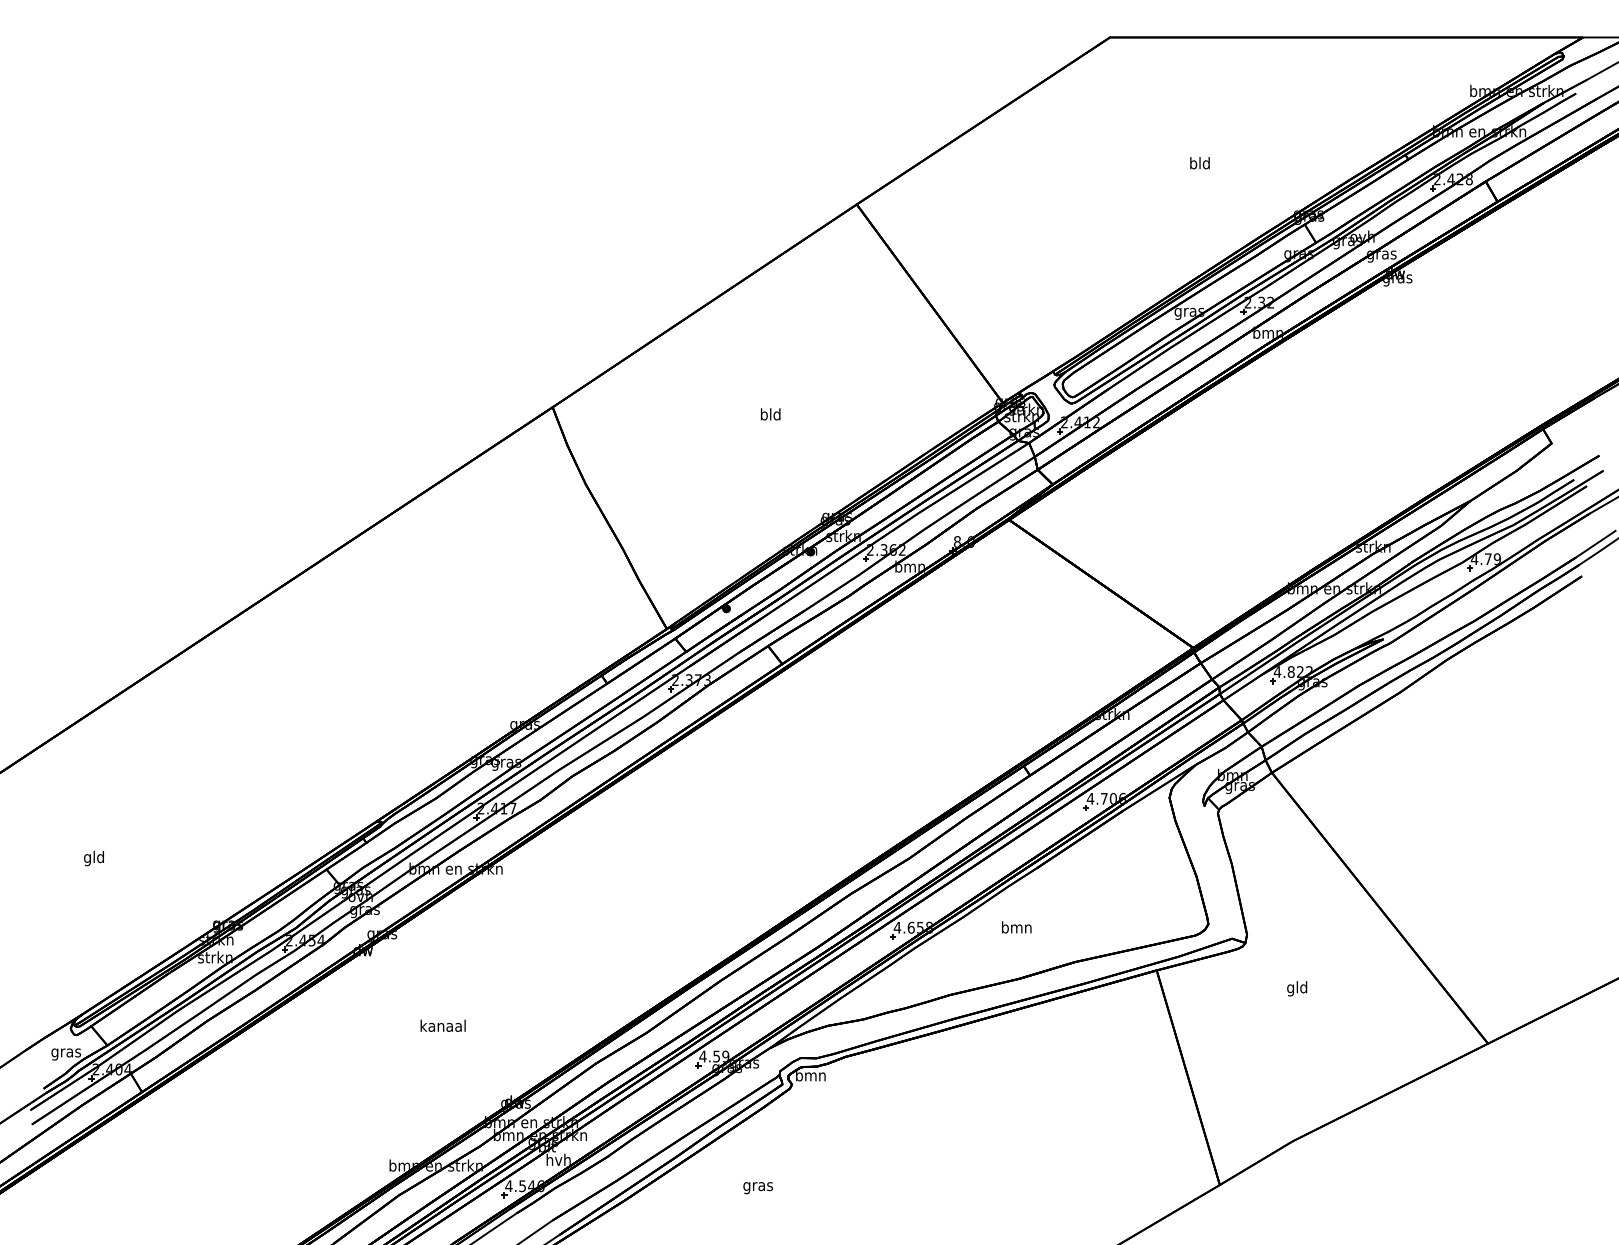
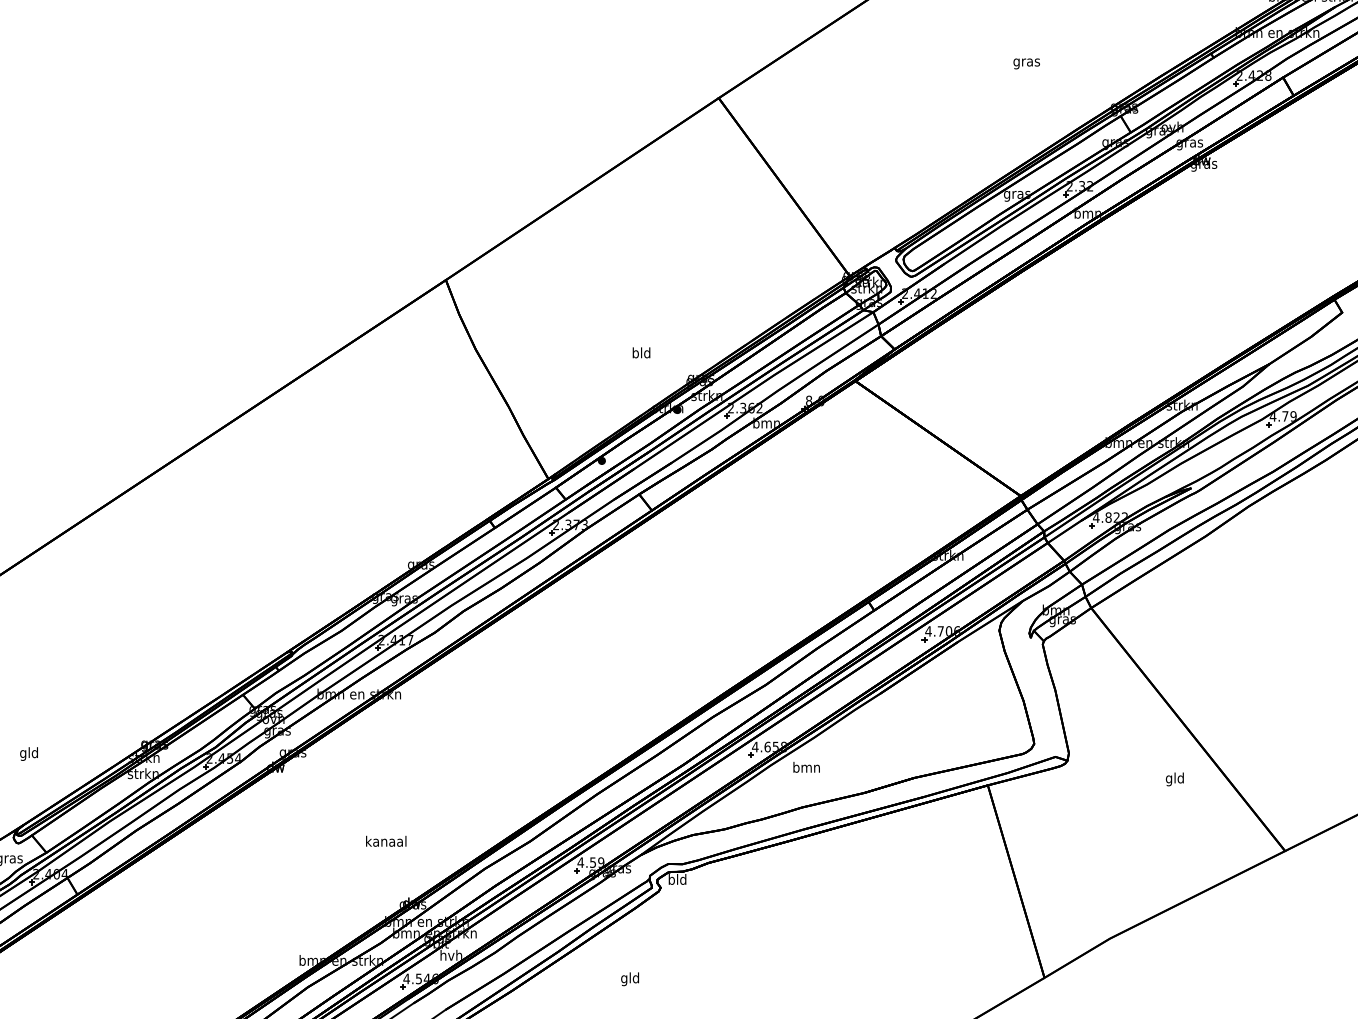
text: (1199, 164) -> (1026, 62), bld -> gras
text: (770, 414) -> (641, 352), moved
text: (93, 858) -> (28, 754), moved
text: (1016, 927) -> (806, 767), moved
text: (1297, 988) -> (1175, 779), moved
text: (442, 1025) -> (385, 841), moved
text: (810, 1075) -> (677, 879), bmn -> bld
text: (757, 1186) -> (629, 979), gras -> gld

